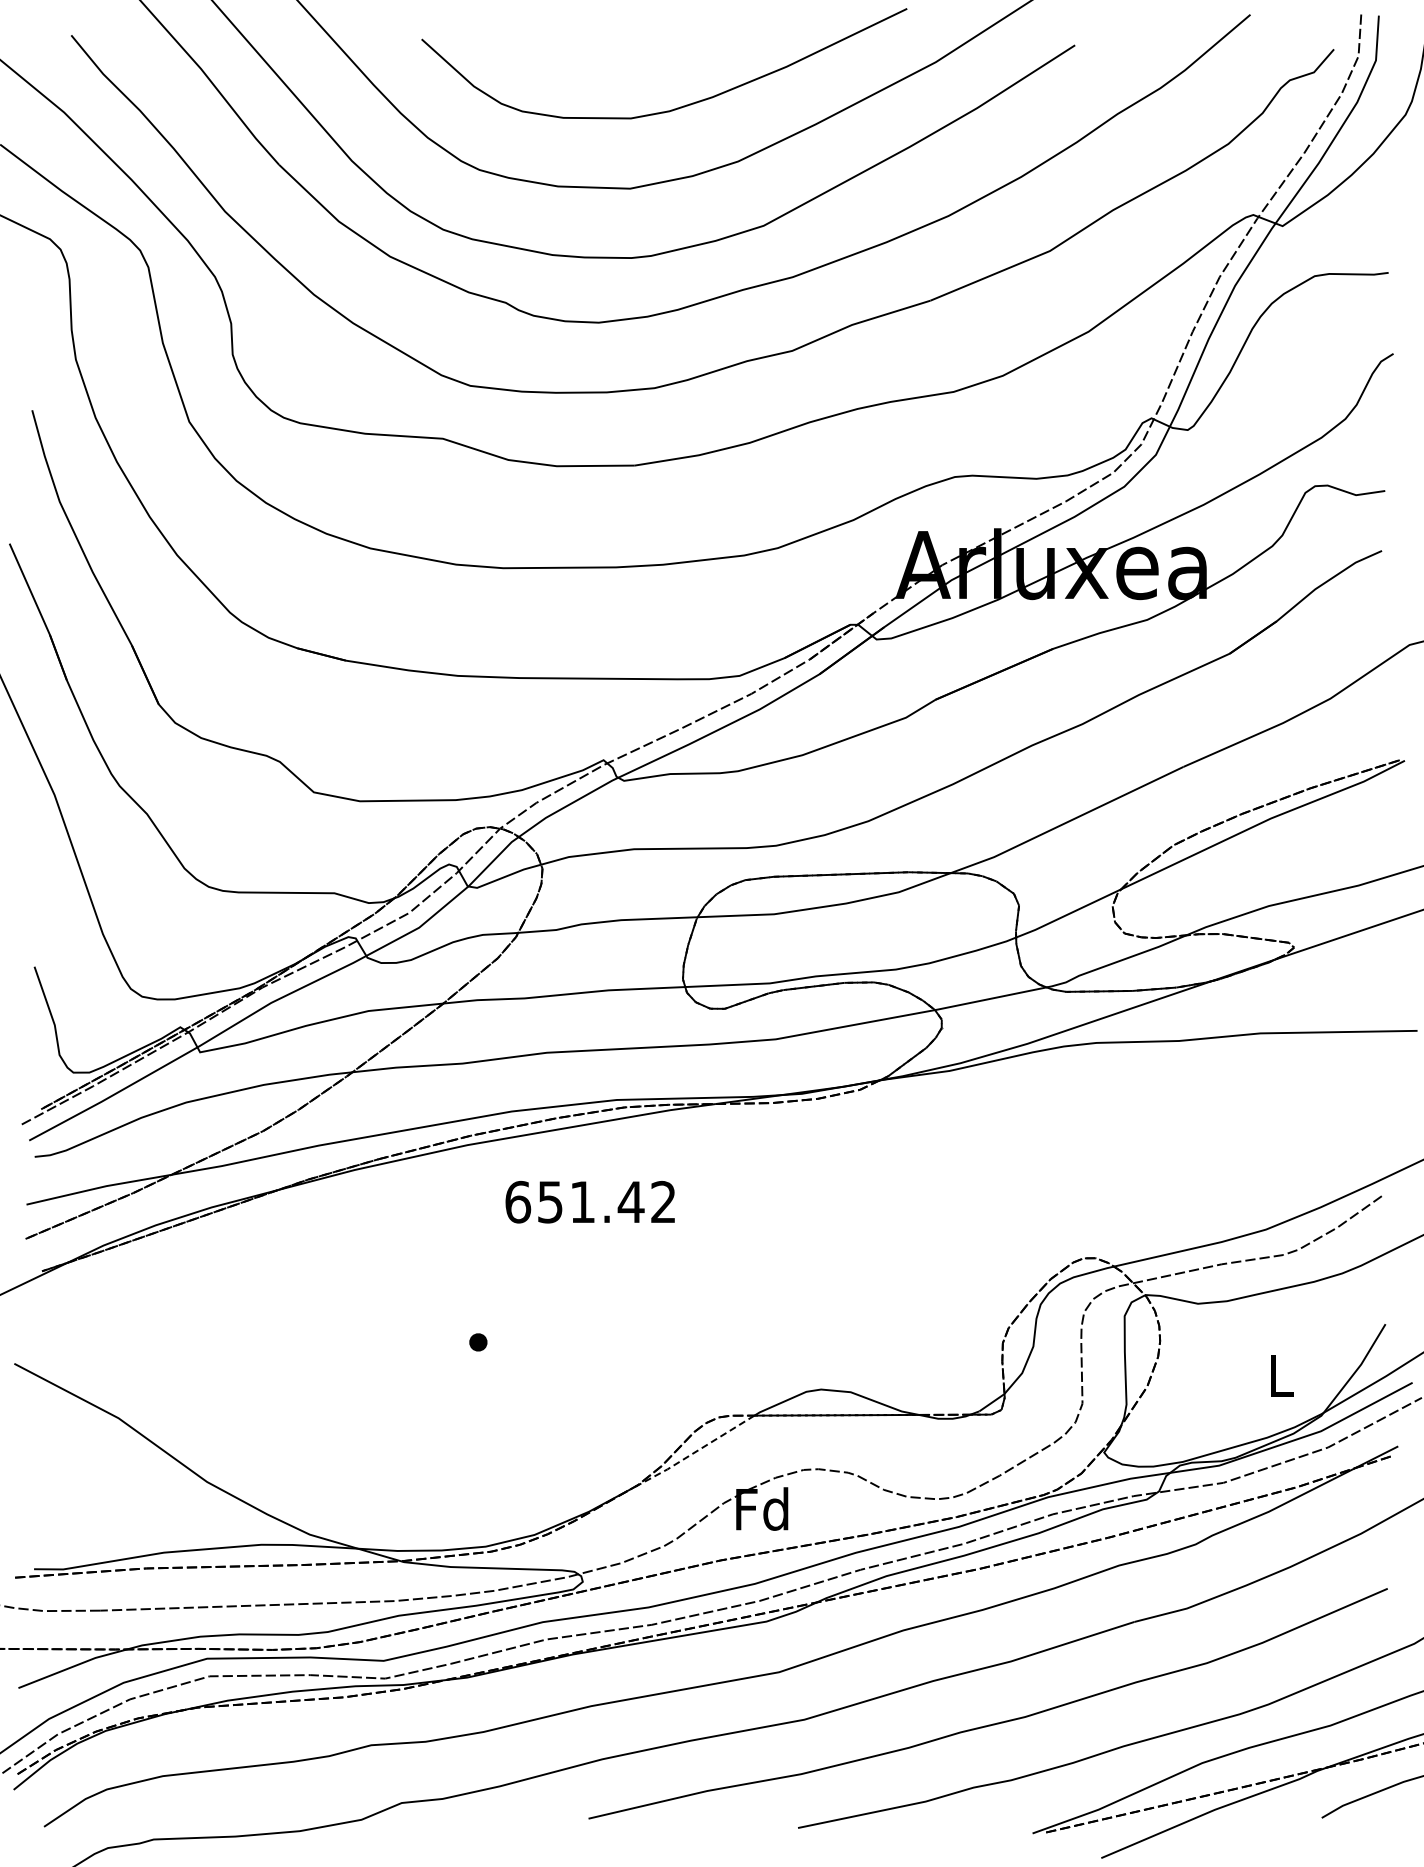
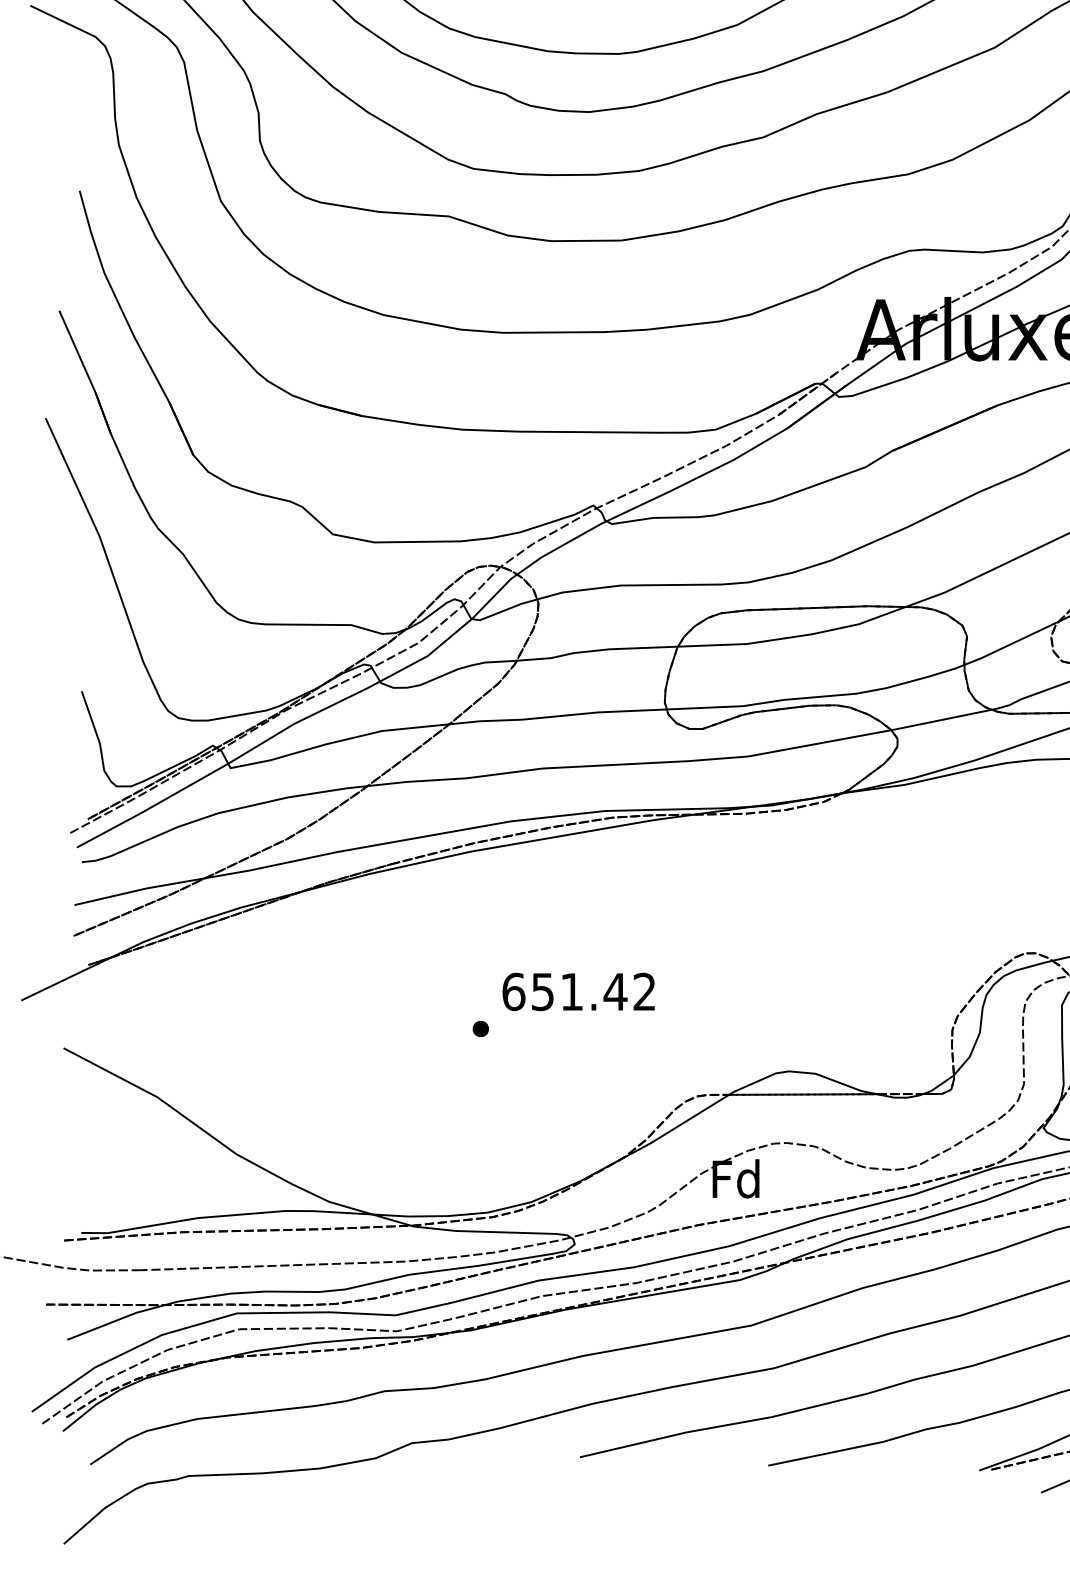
text: (589, 1202) -> (578, 992), moved
line: (692, 1454) -> (673, 1129), dashed -> solid

